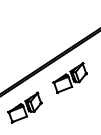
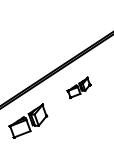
part: (69, 77) -> (78, 87), size x0.6

